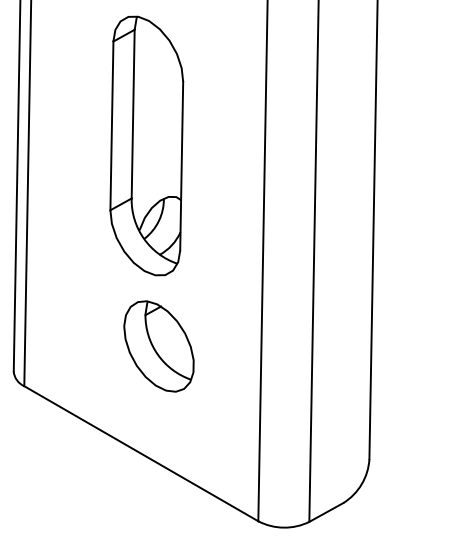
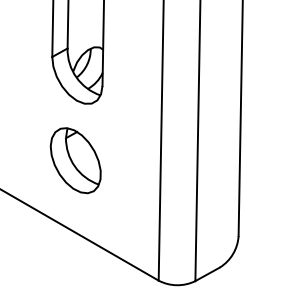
part: (158, 346) -> (75, 160), moved

